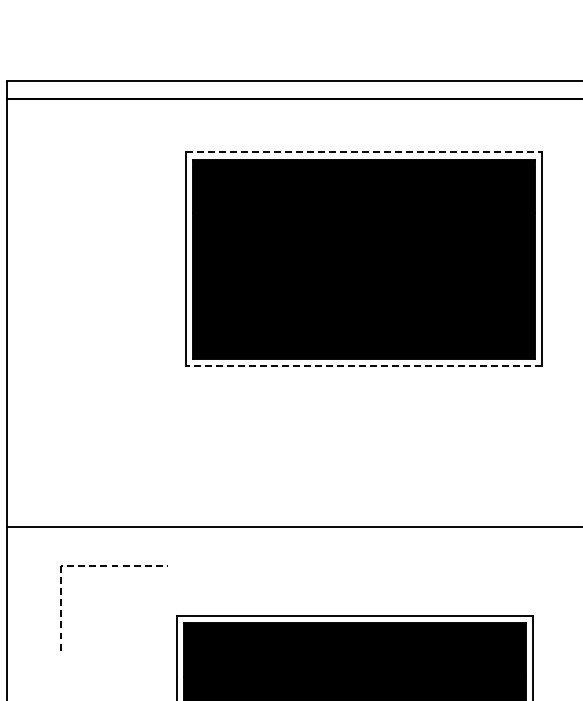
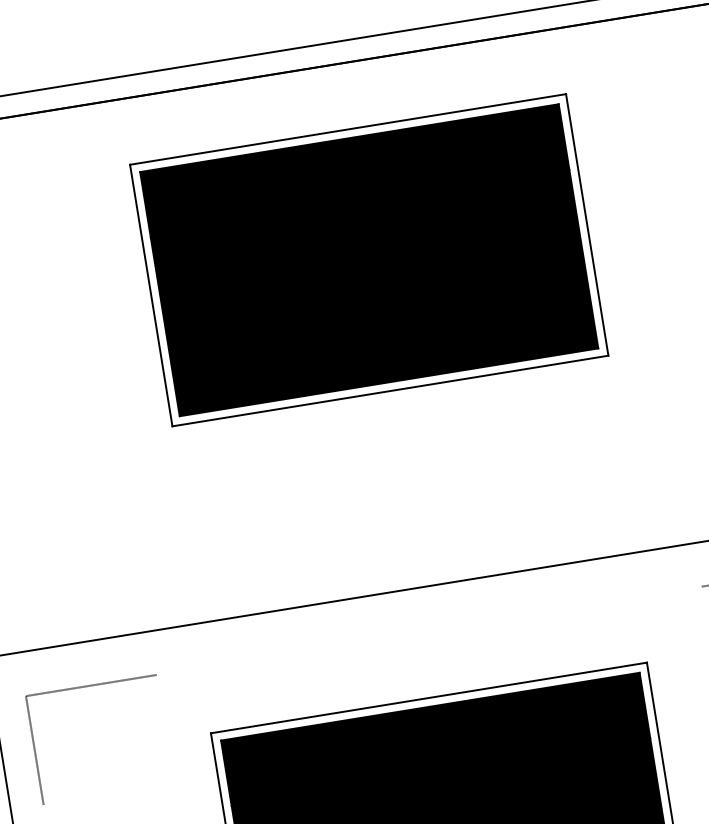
line: (364, 152) -> (348, 129), dashed -> solid
line: (363, 366) -> (389, 391), dashed -> solid
part: (113, 566) -> (90, 686), moved

